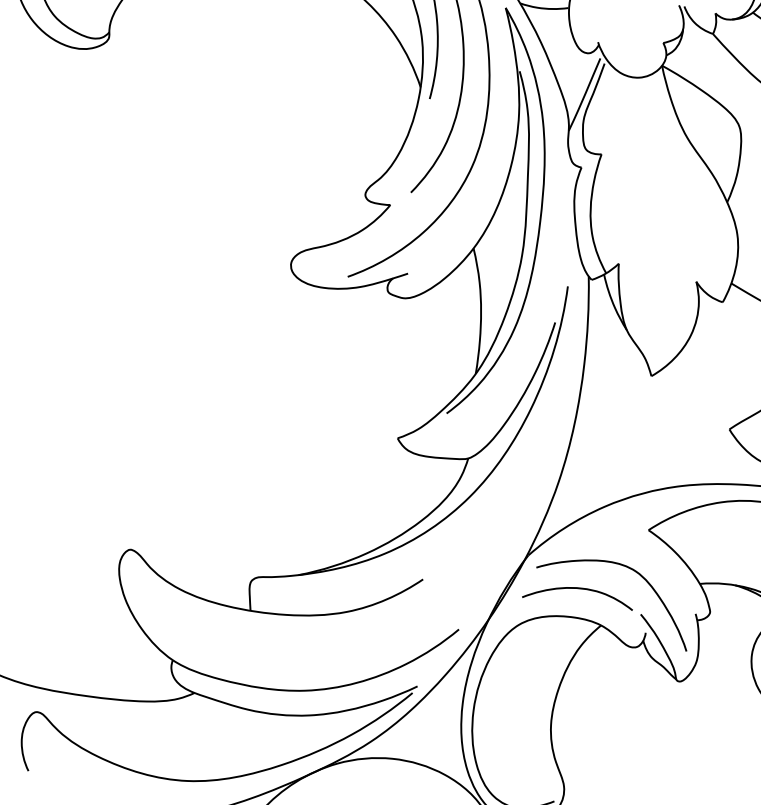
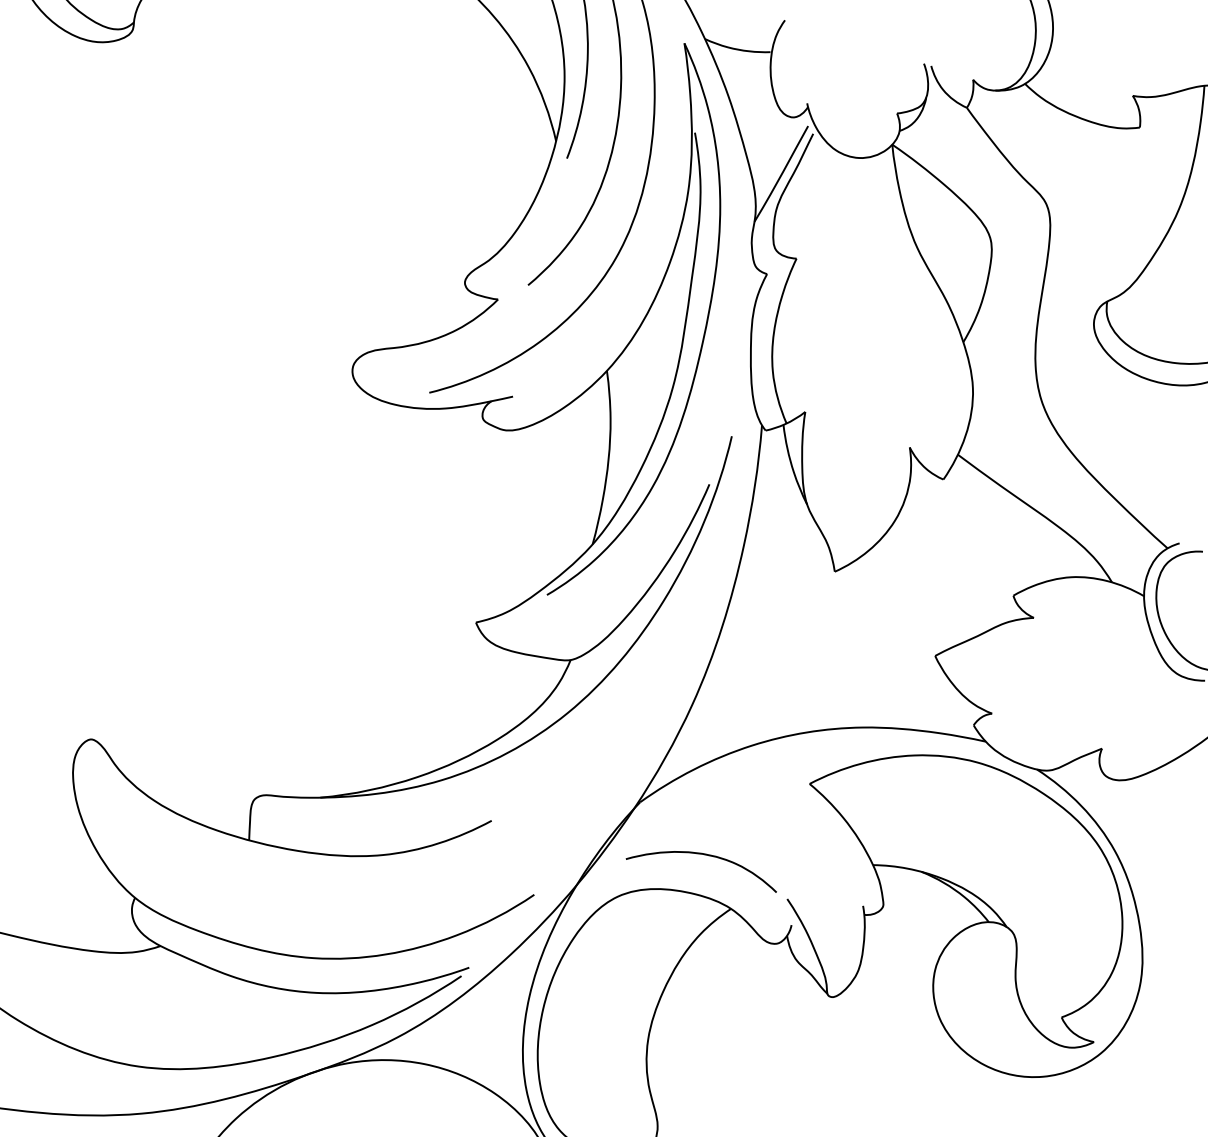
curve: (630, 569) -> (779, 835), removed

